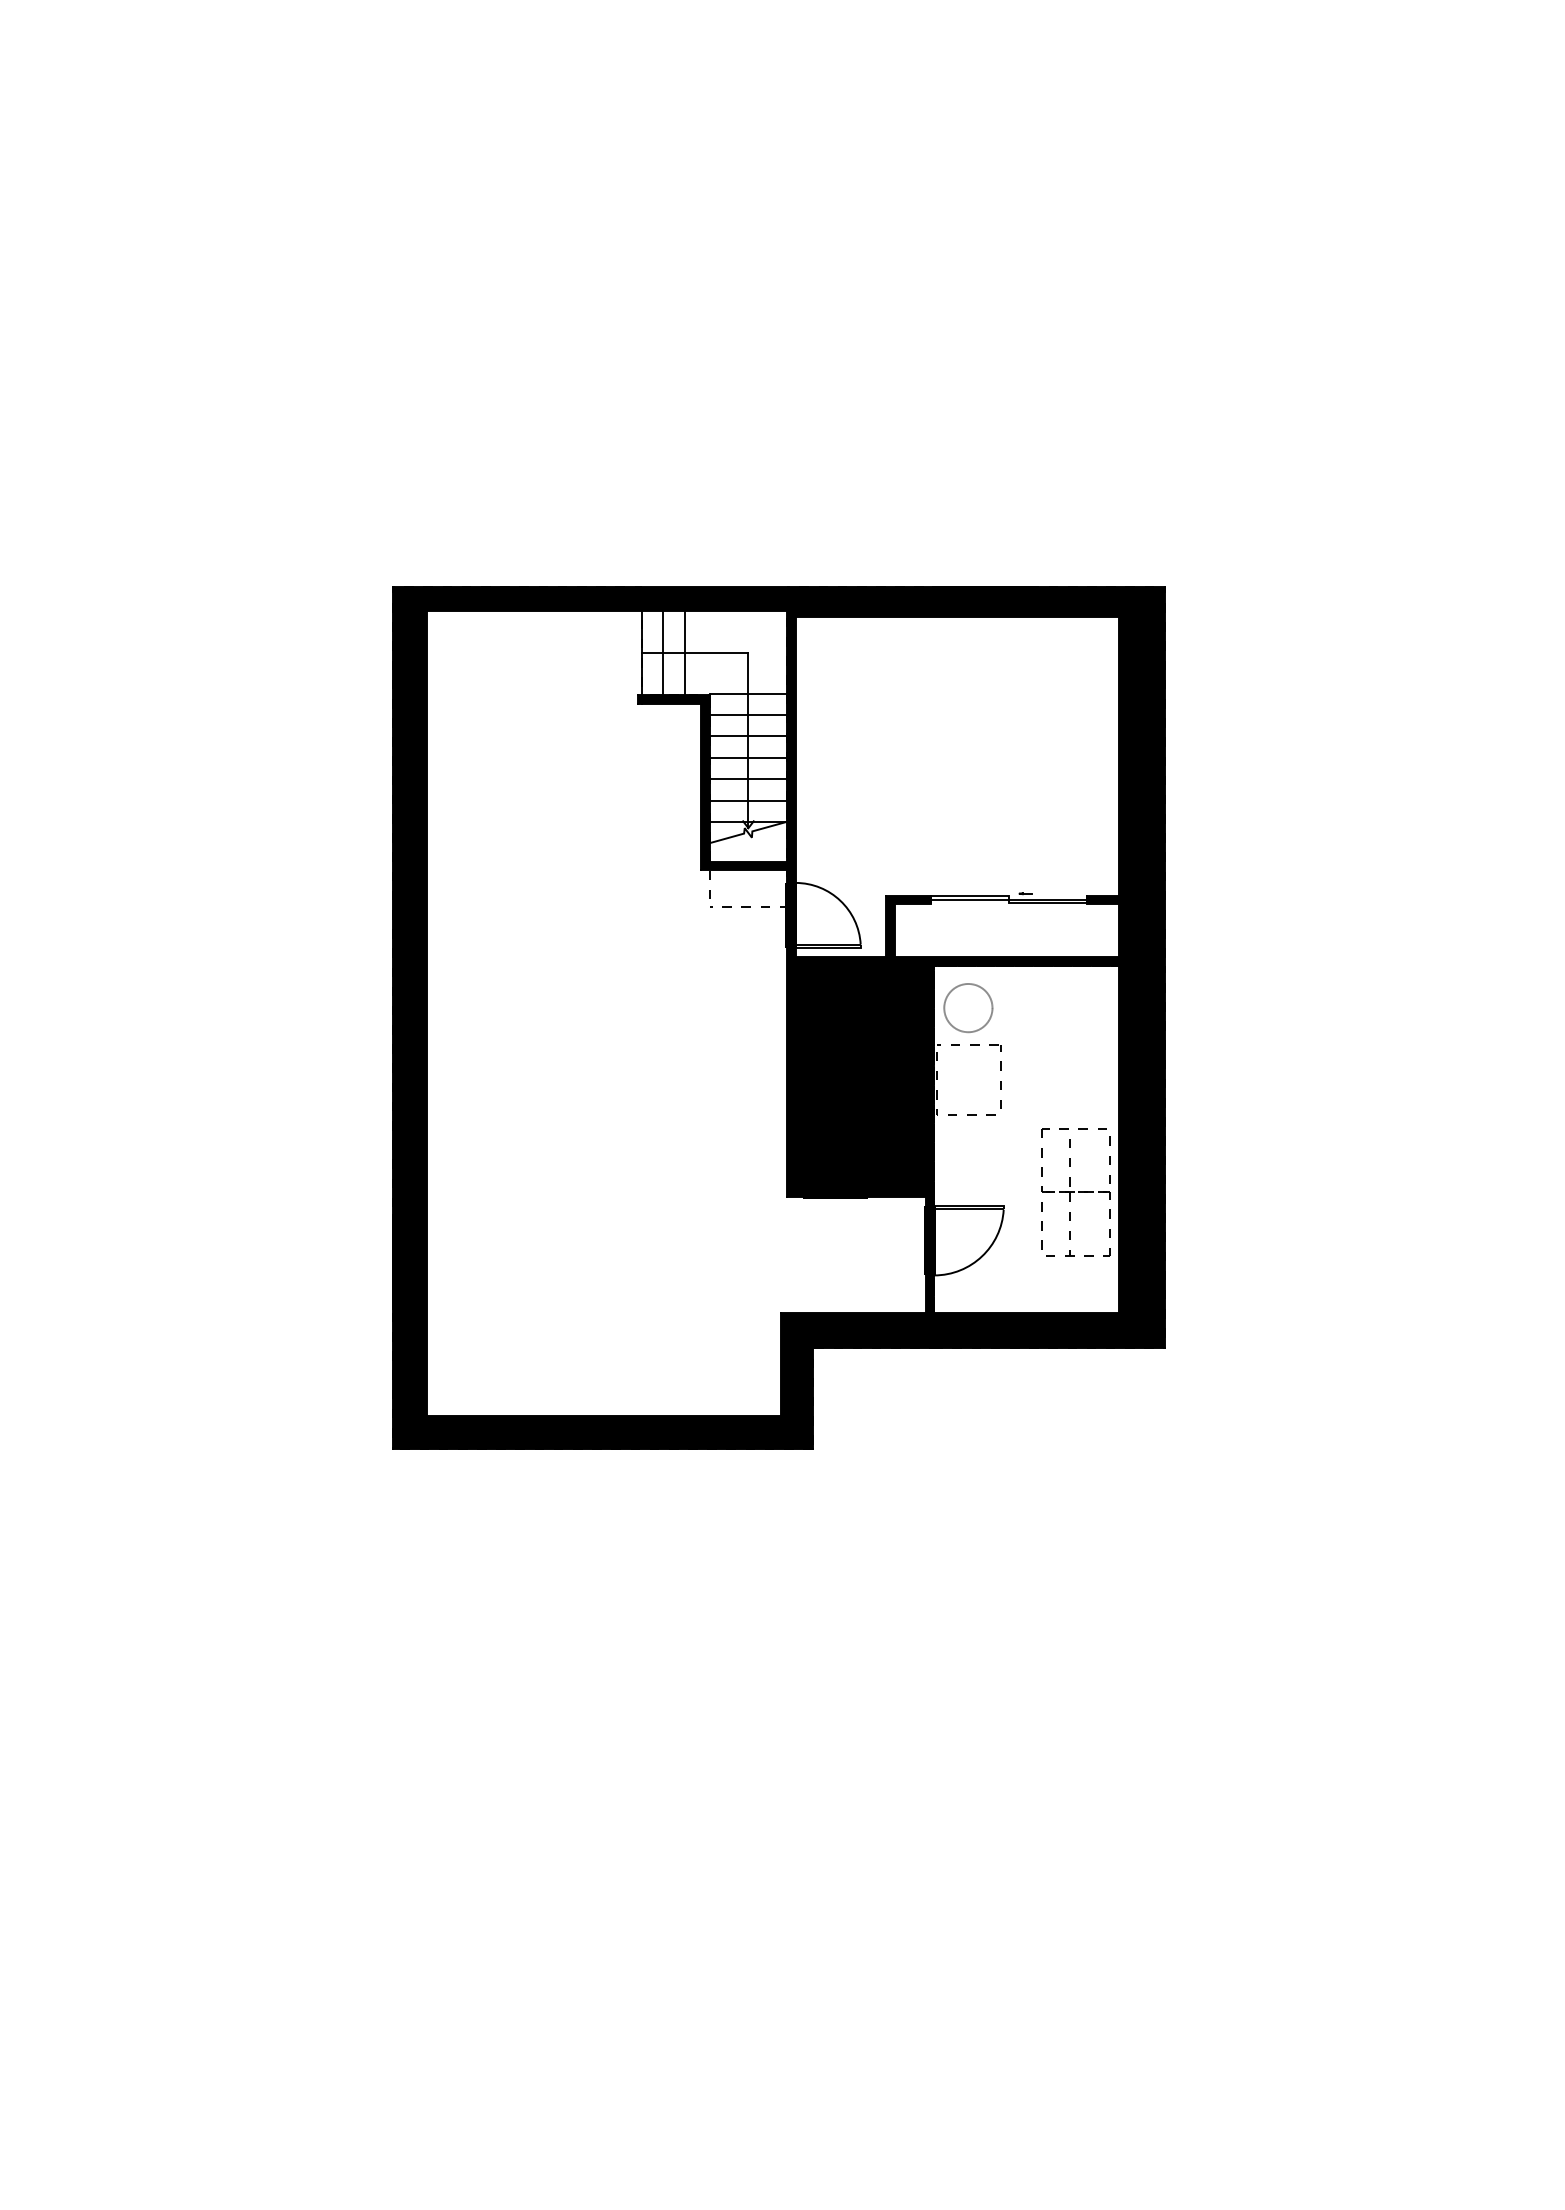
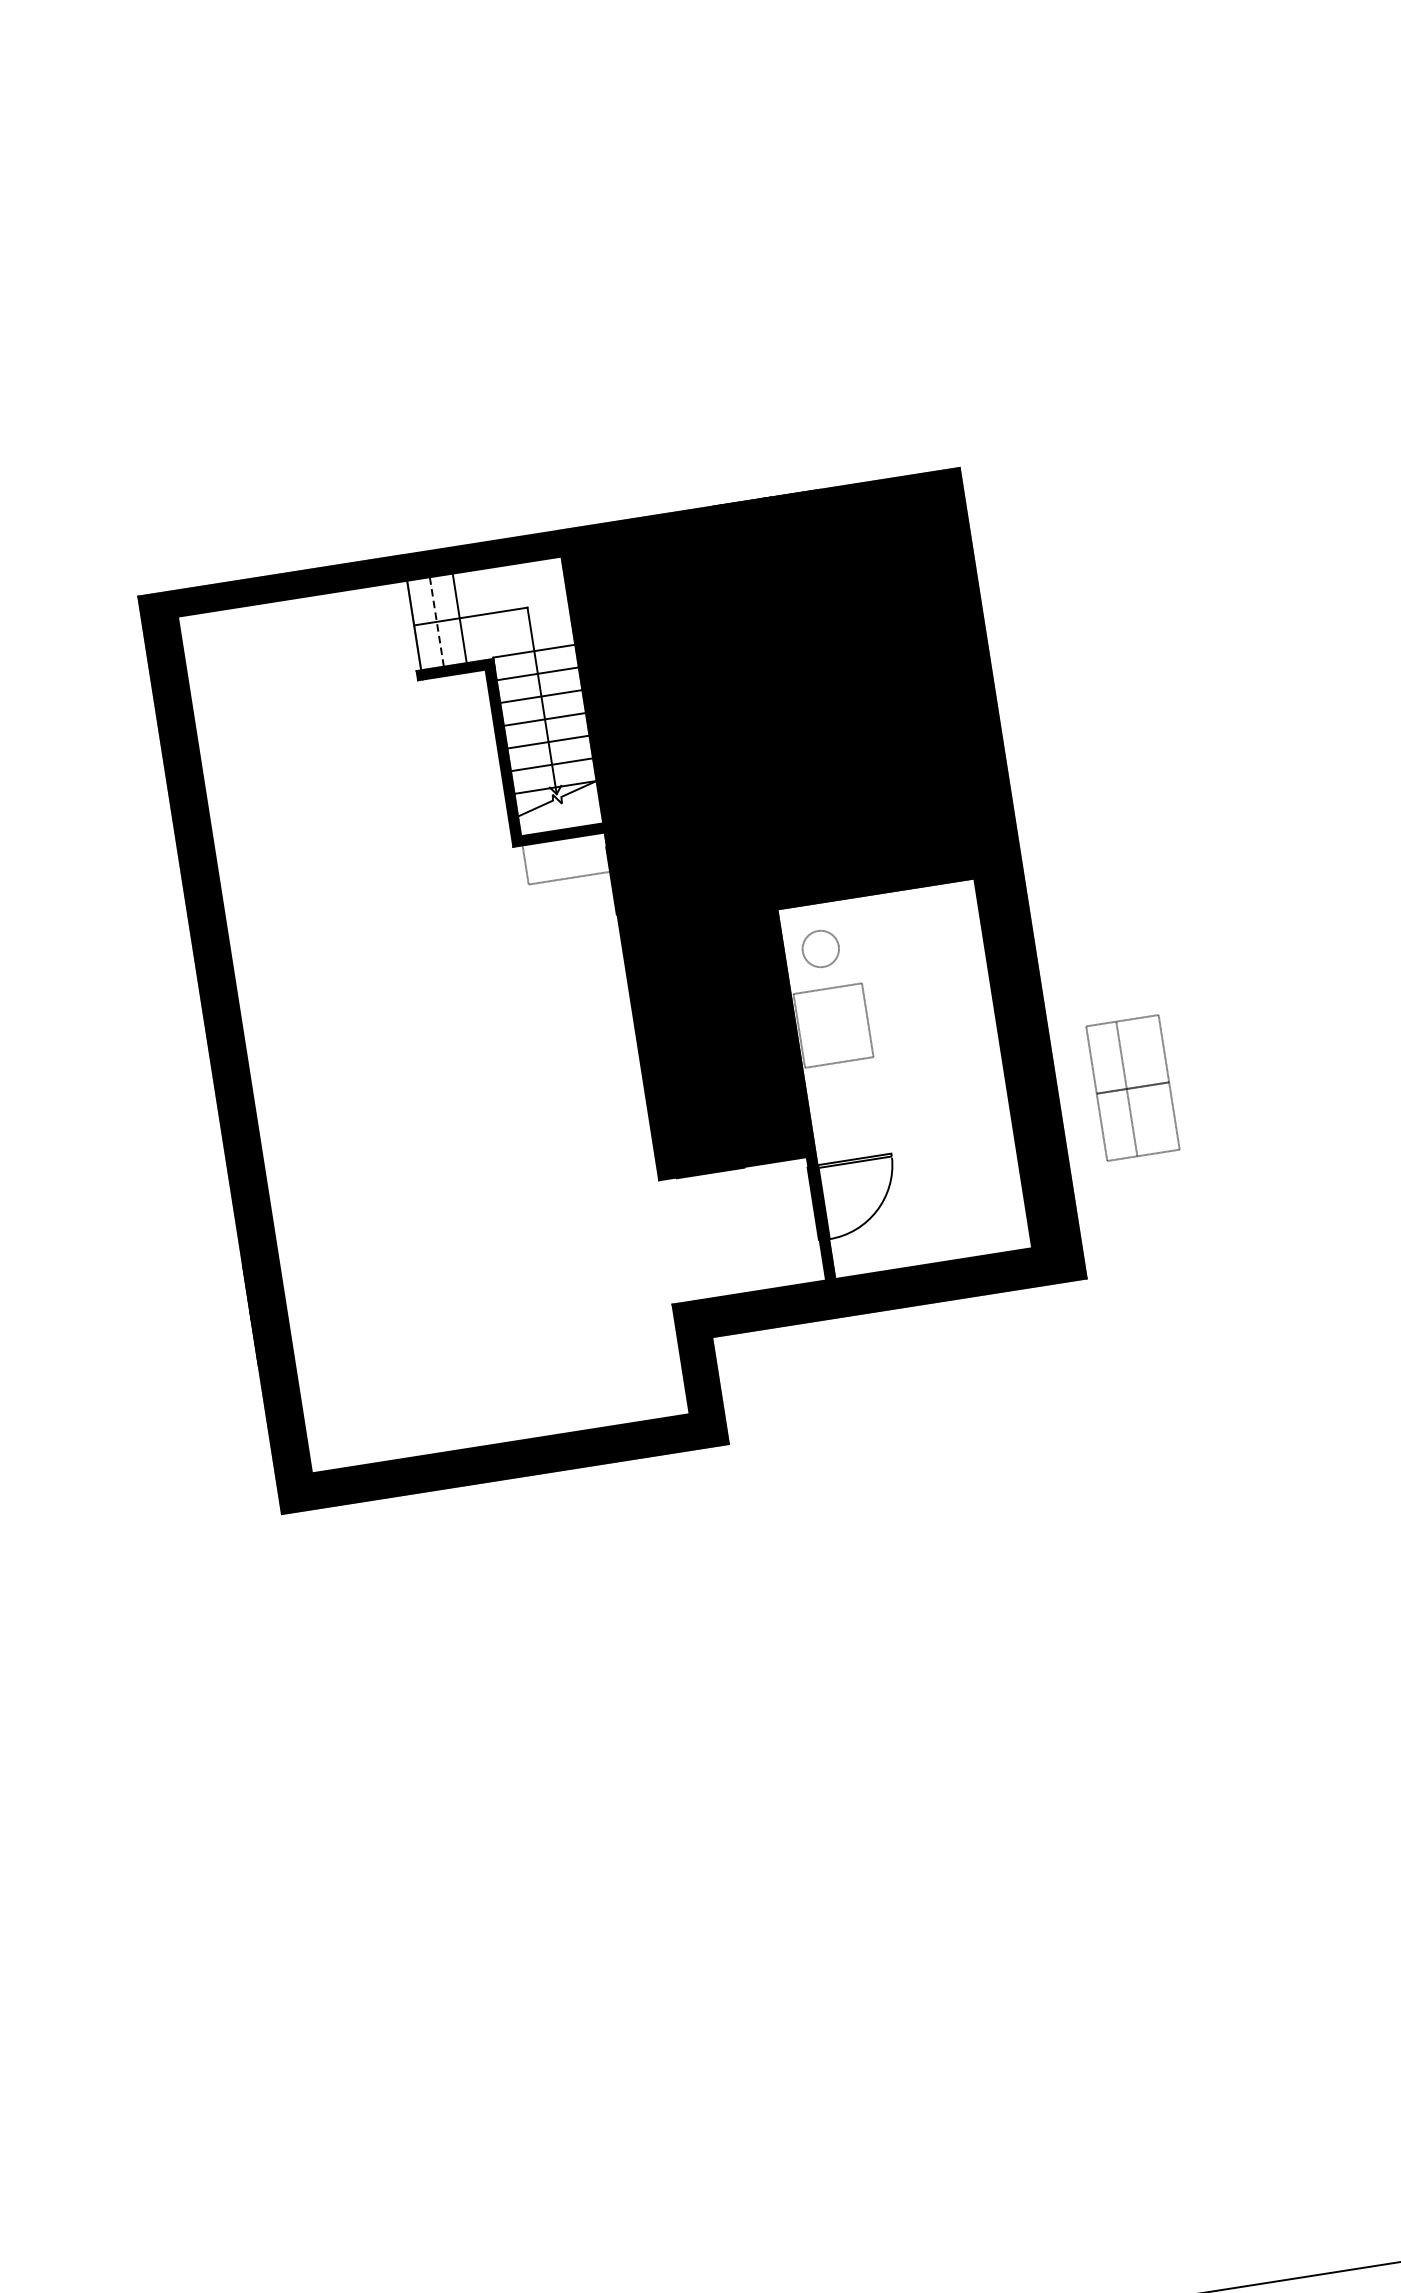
line: (663, 652) -> (437, 621), solid -> dashed
circle: (968, 1007) -> (820, 948), size x0.7
part: (1075, 1192) -> (1132, 1088), moved

